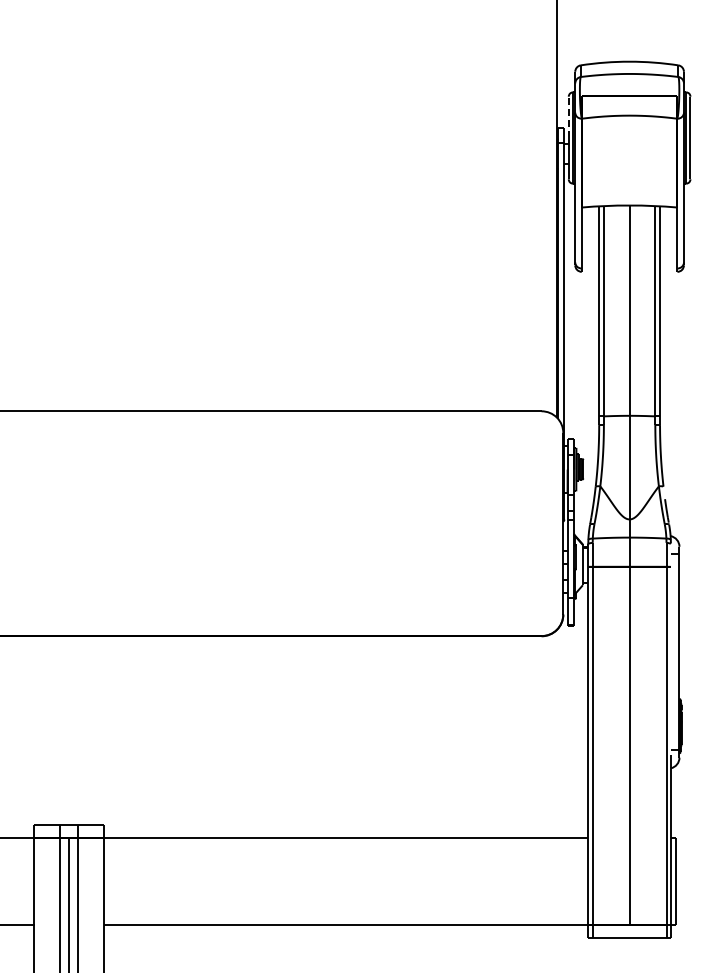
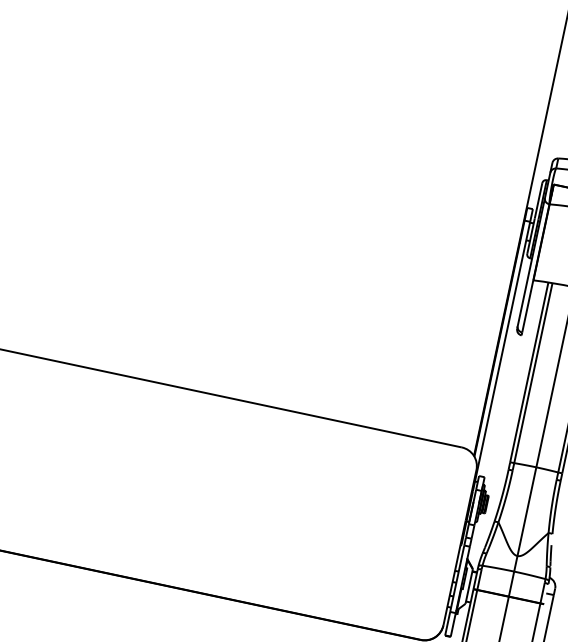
line: (568, 117) -> (538, 200), dashed -> solid

